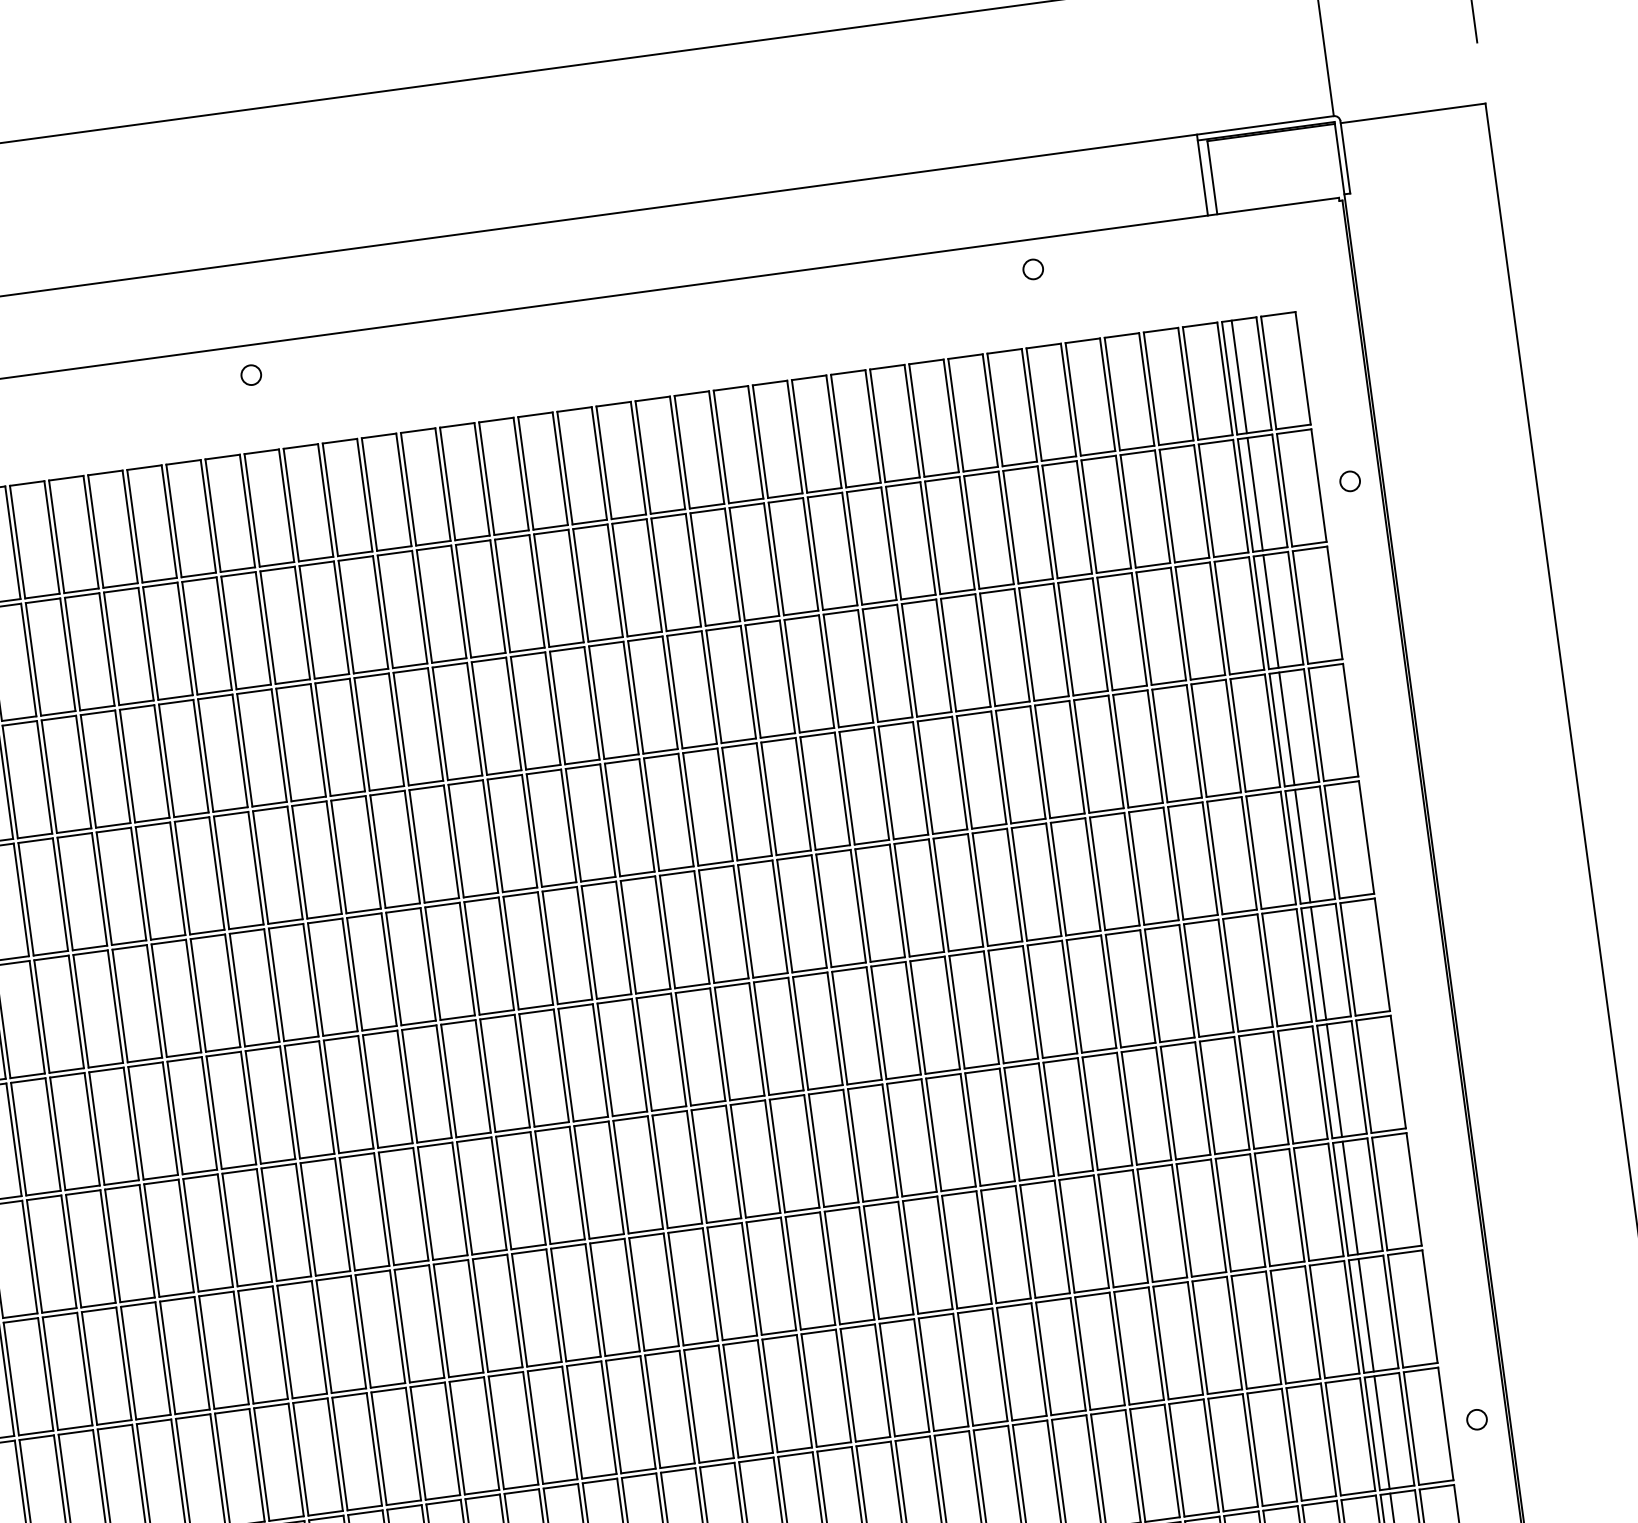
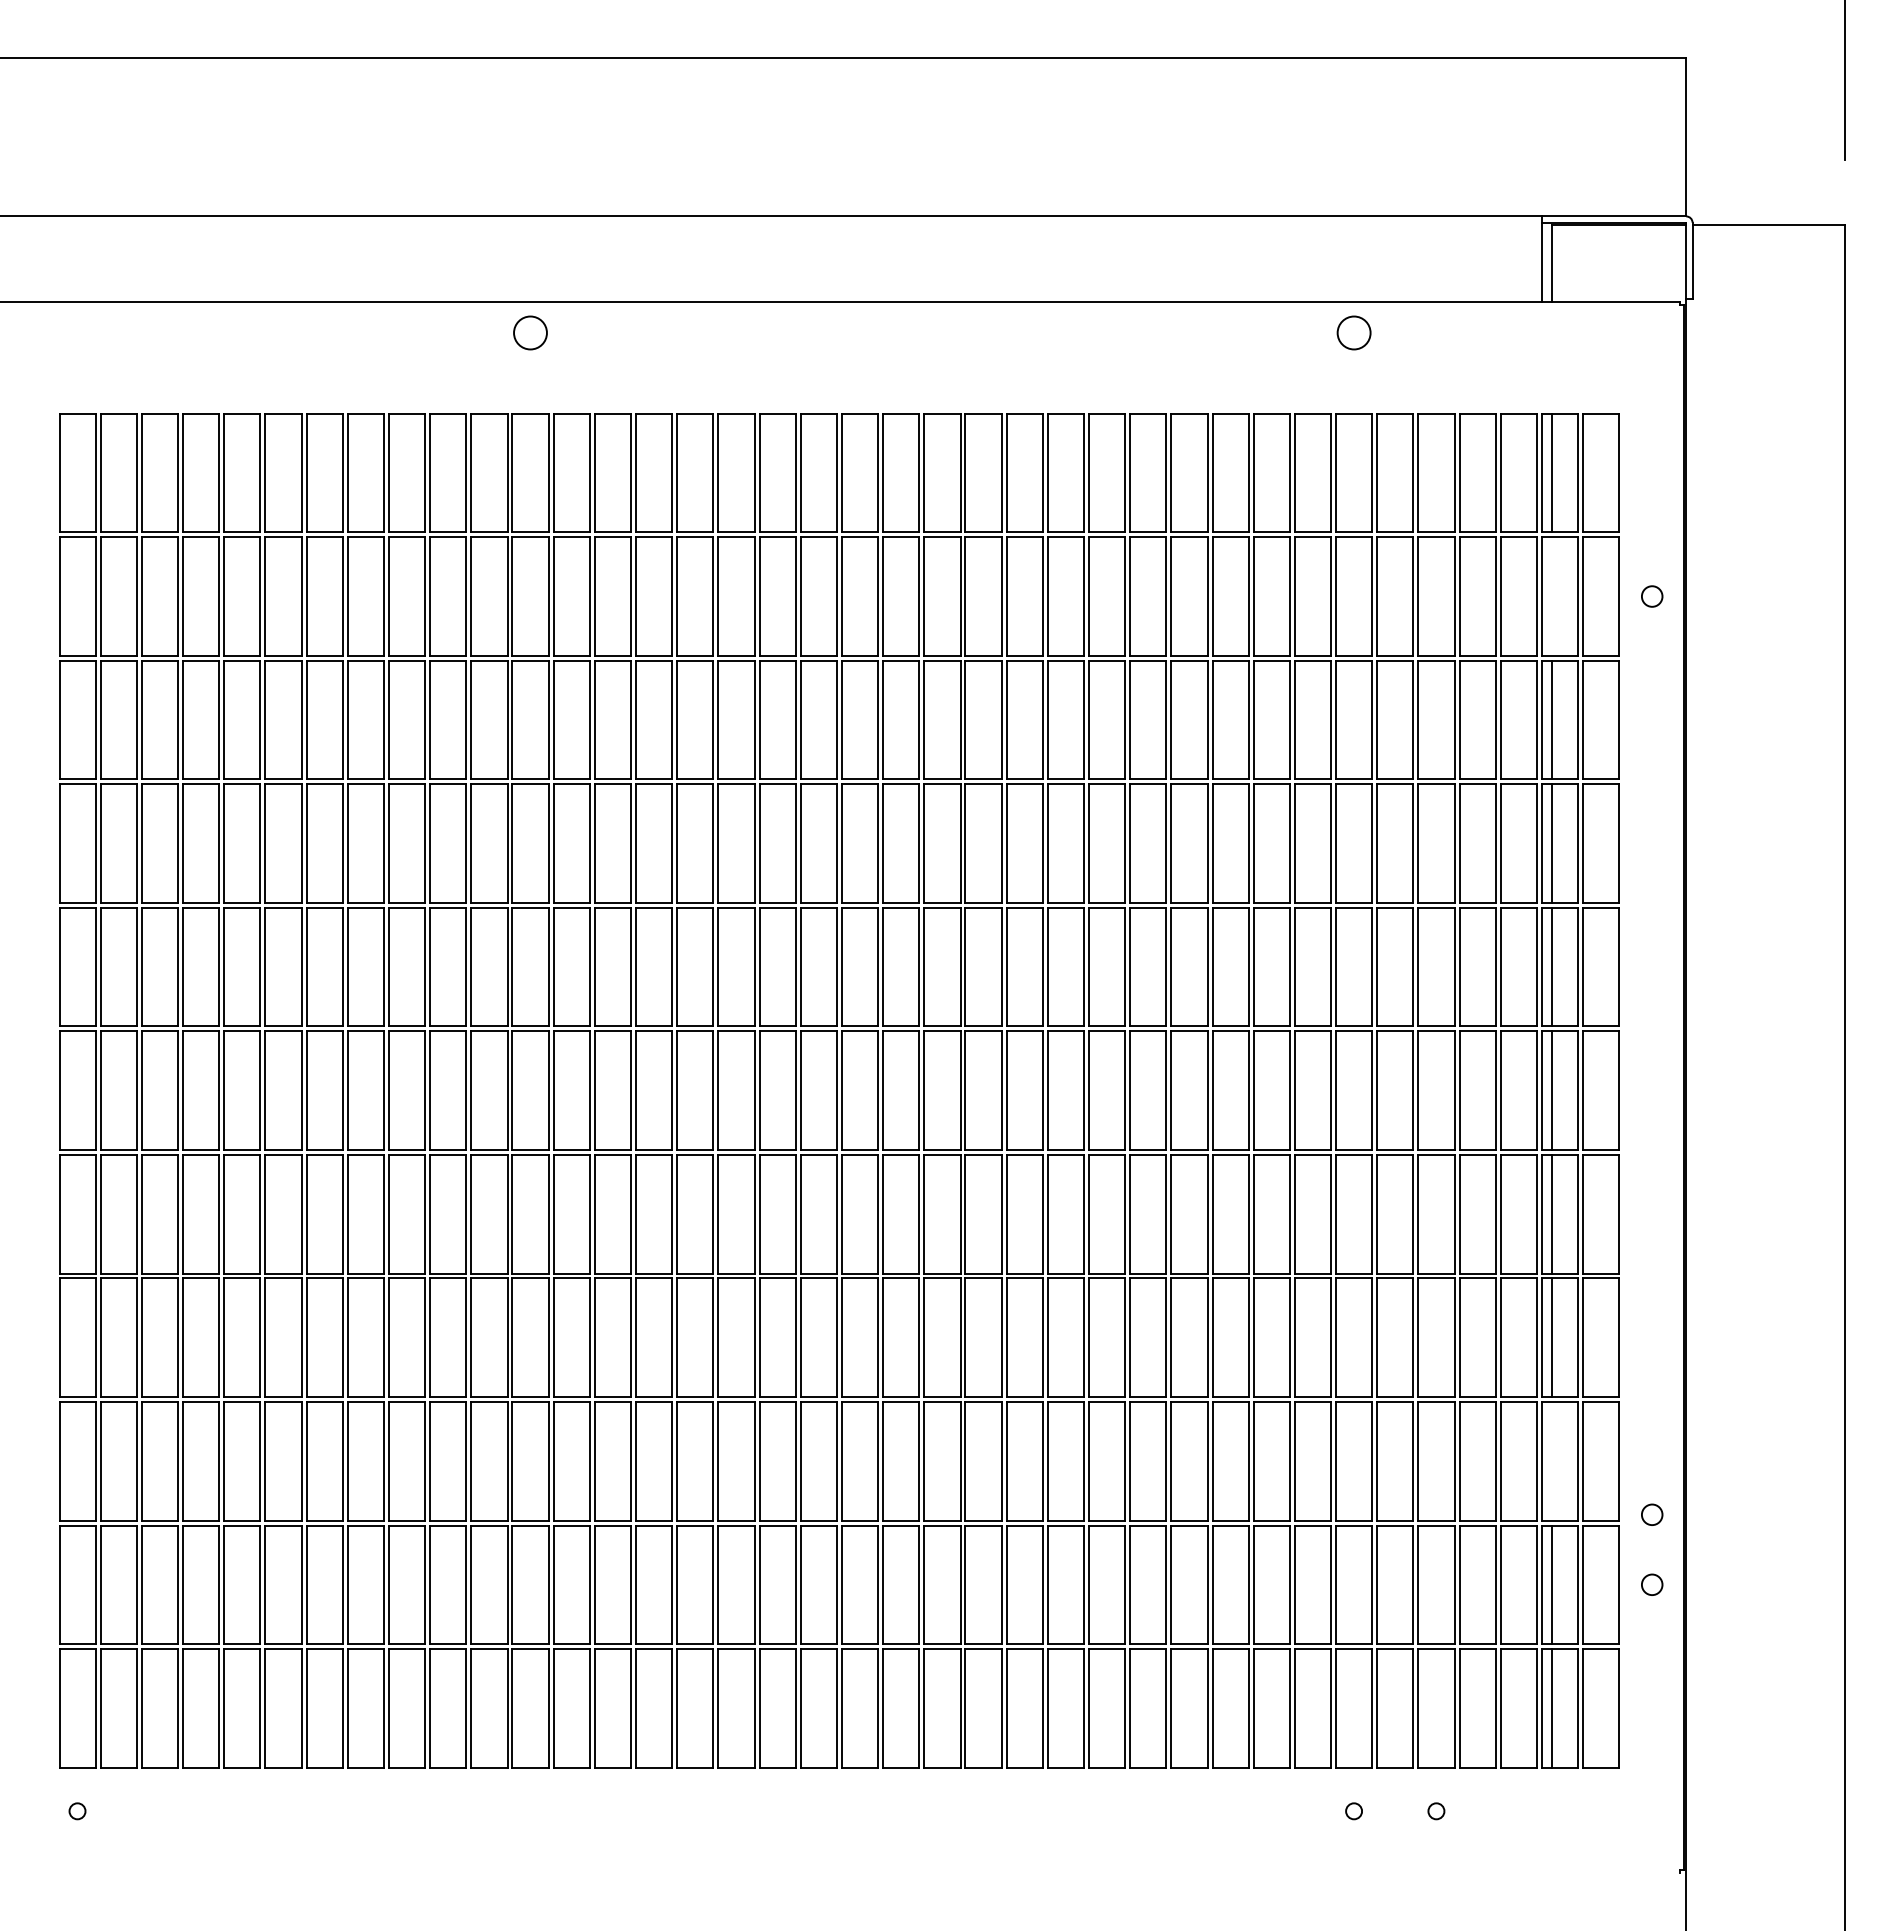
circle: (1032, 269) -> (1353, 332), size x1.6
circle: (251, 374) -> (530, 332), size x1.6
line: (1255, 494) -> (1552, 596), removed
line: (1366, 1315) -> (1552, 1461), removed
circle: (1468, 1352) -> (1652, 1514), added

